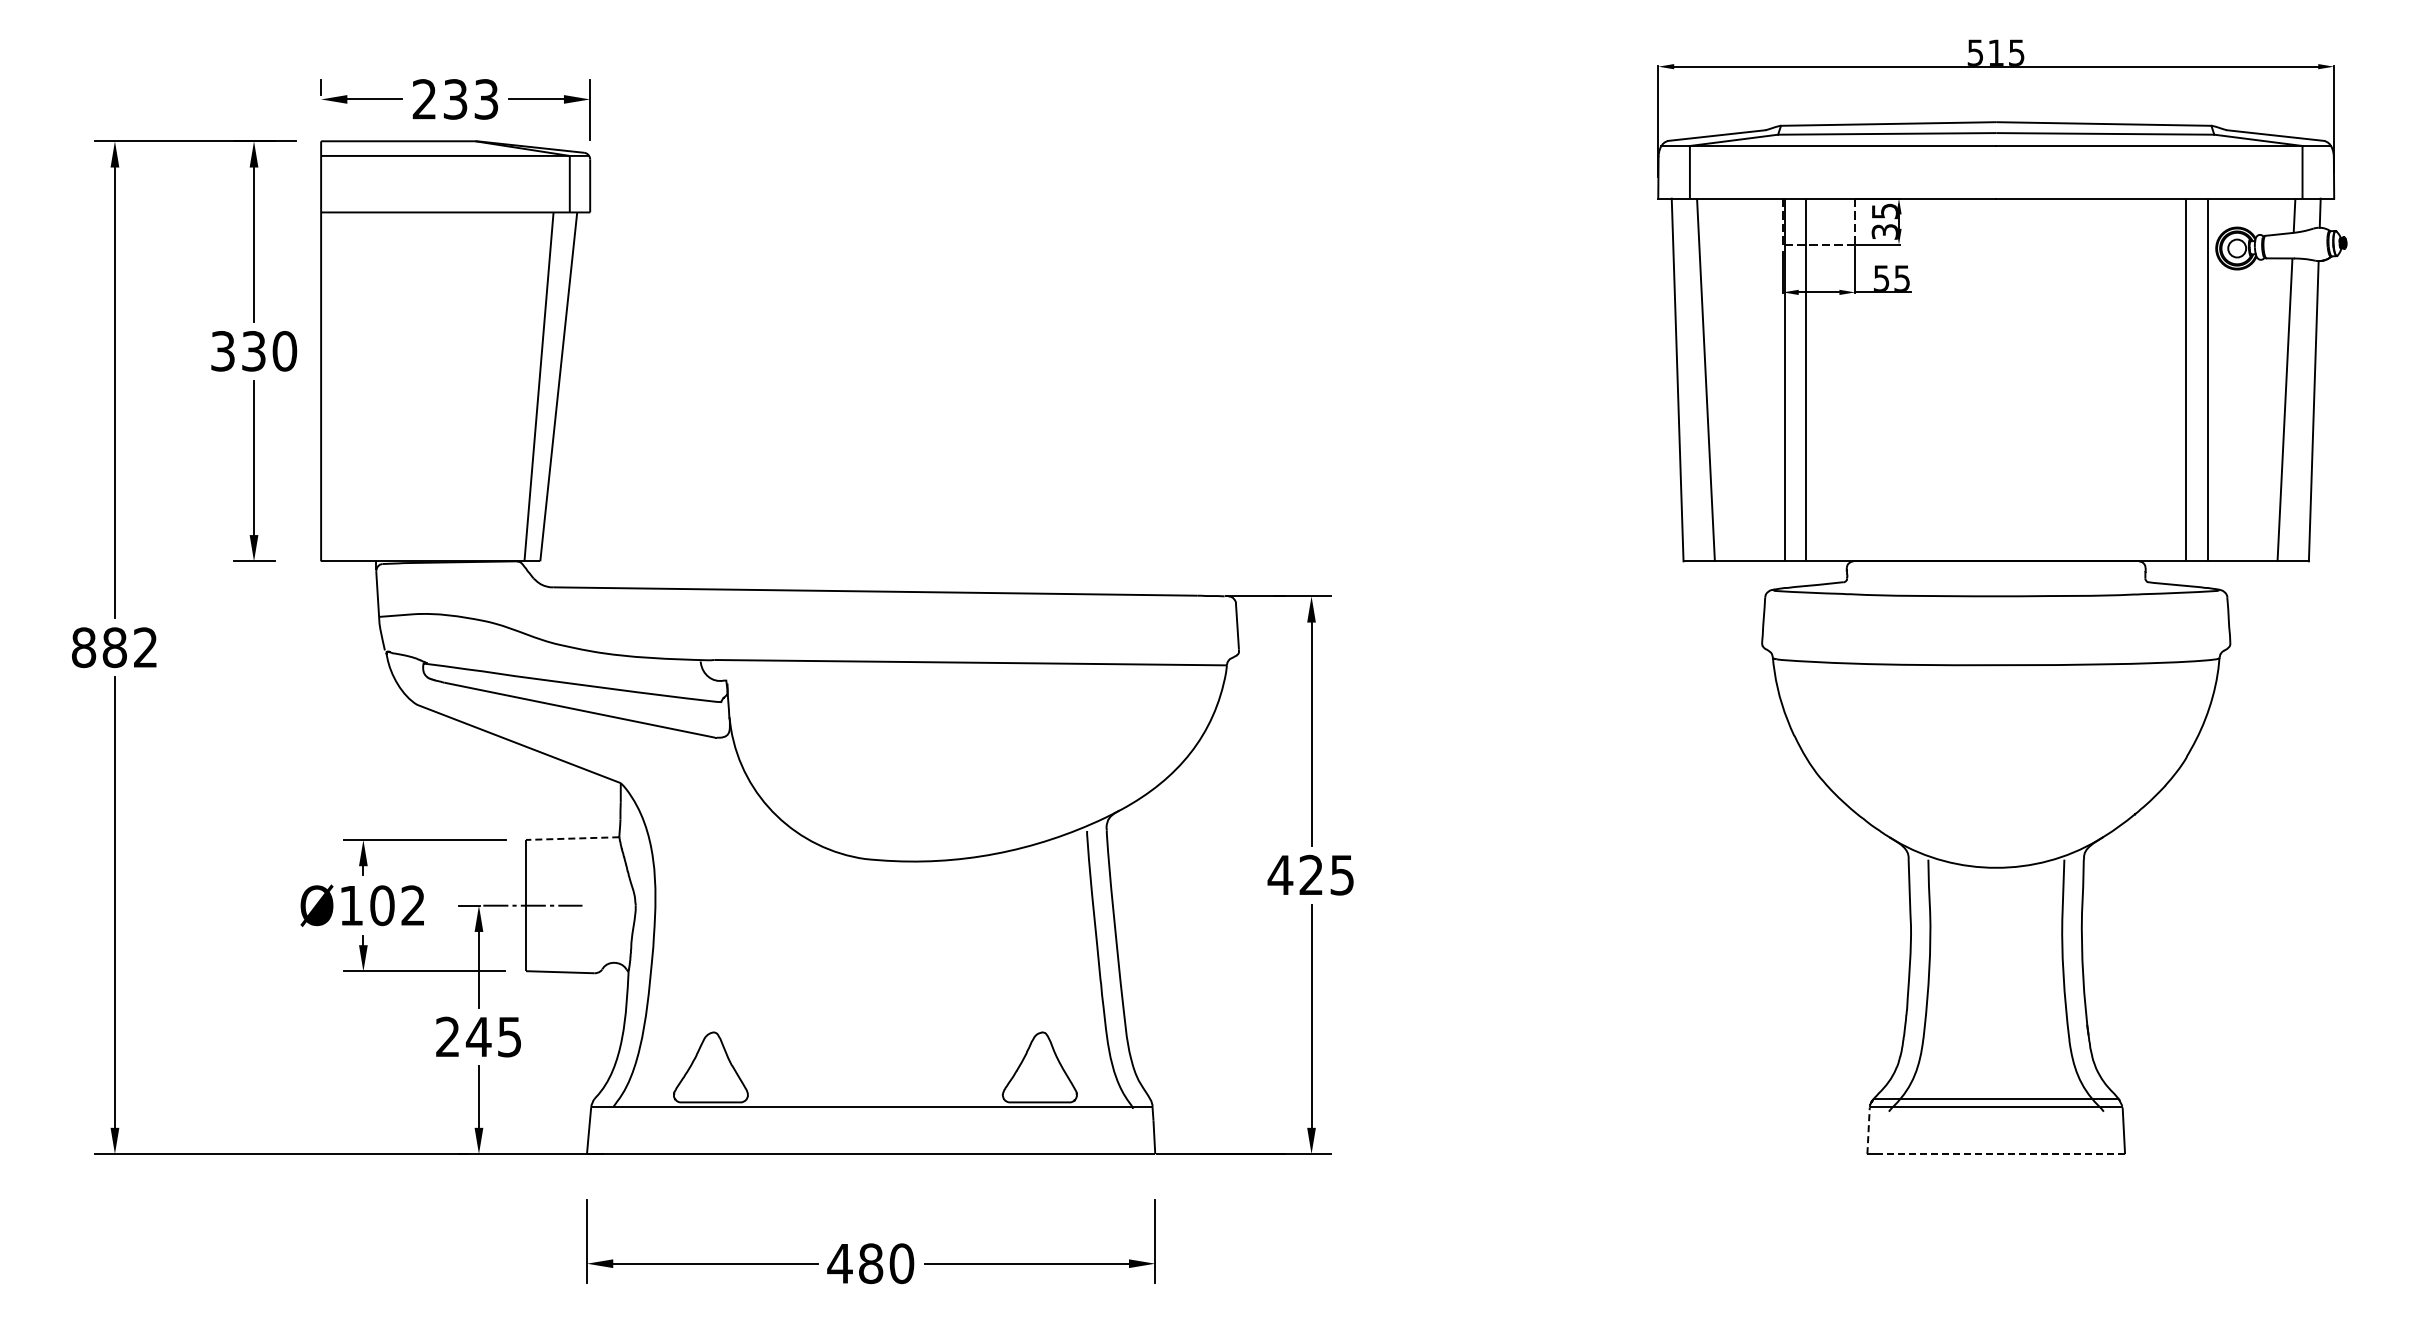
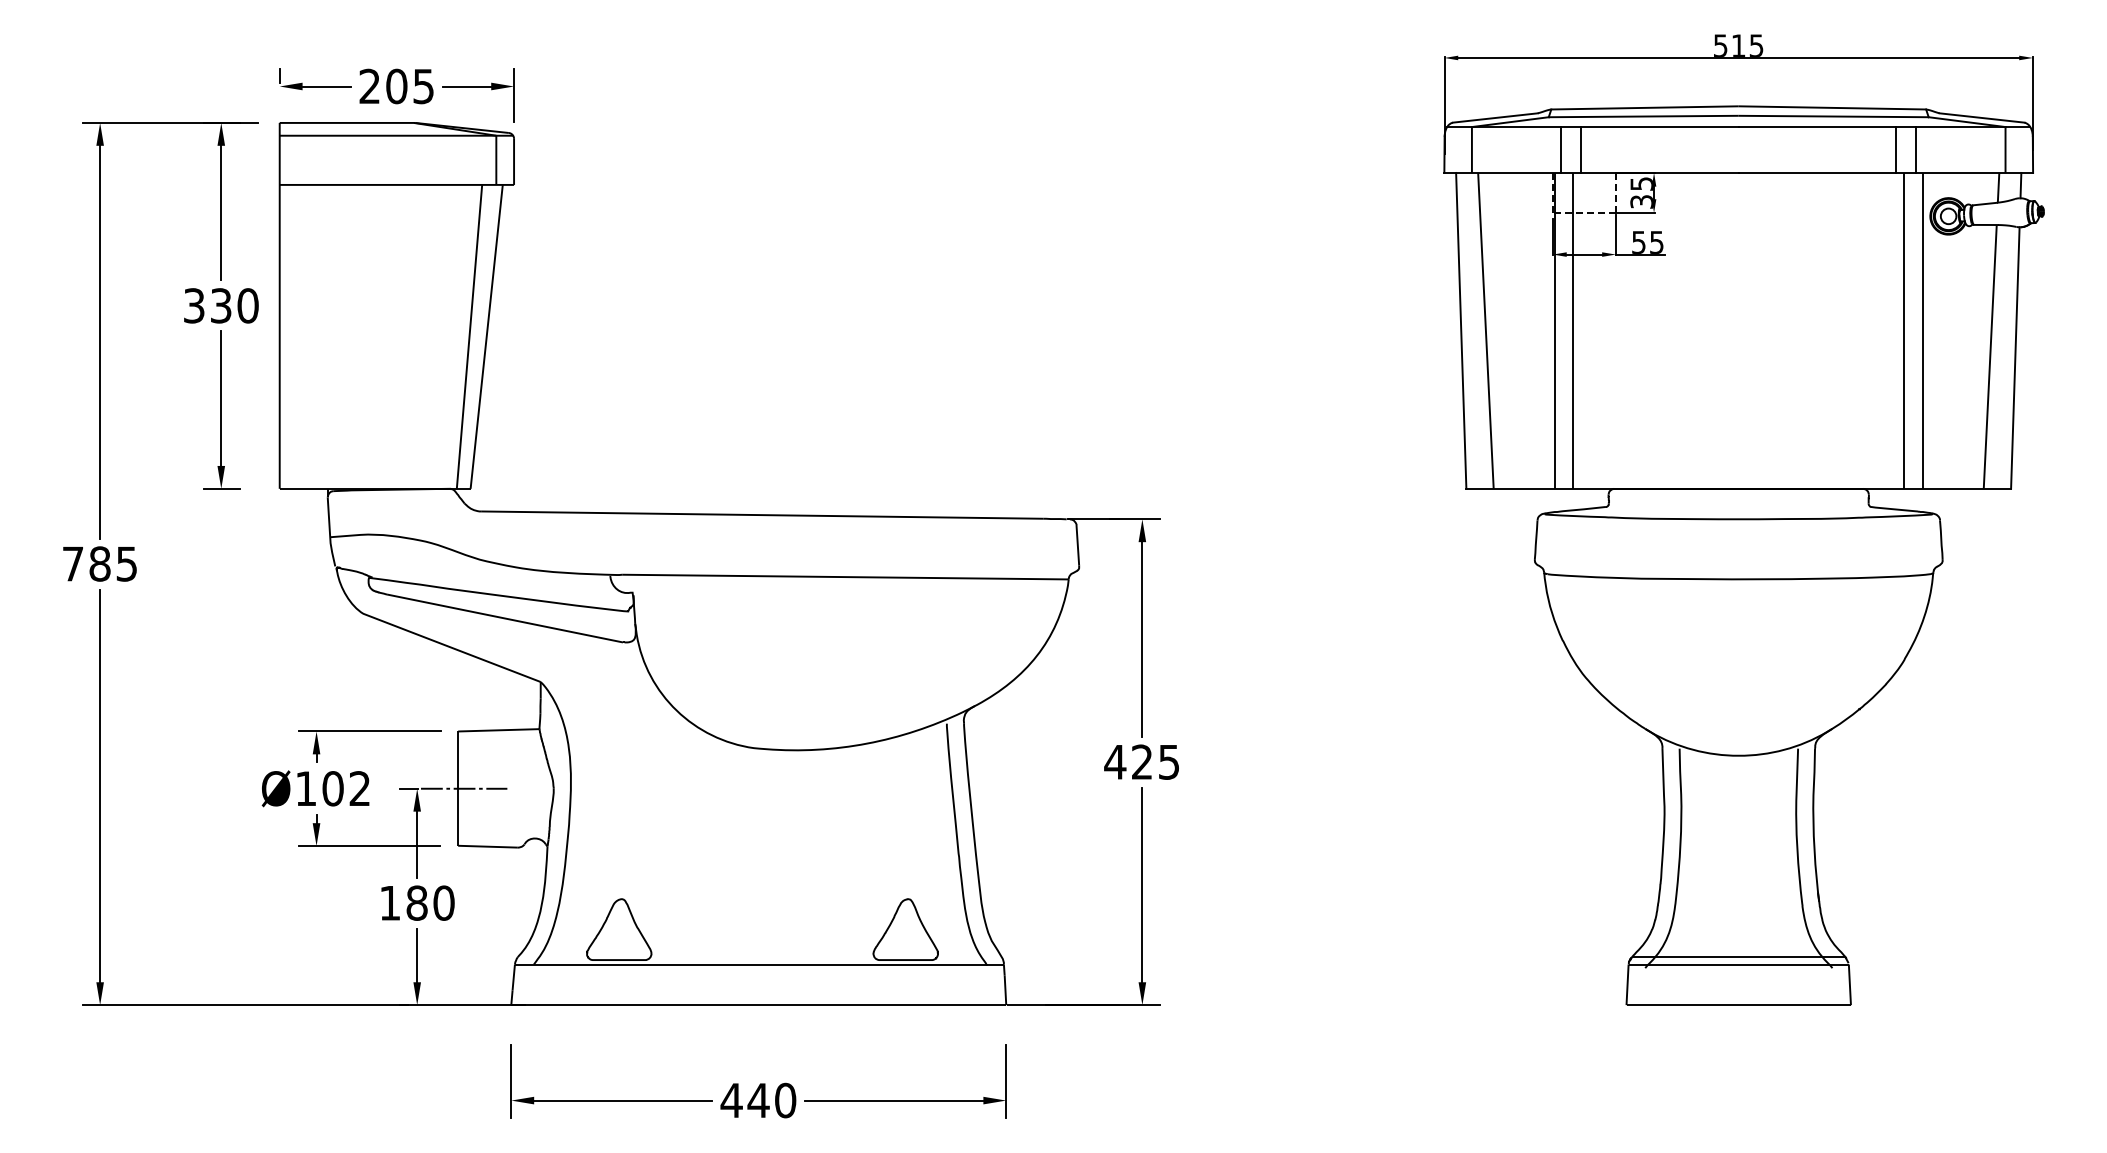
text: (470, 99) -> (409, 86), 233 -> 205
line: (1792, 171) -> (1561, 149), added
line: (1815, 171) -> (1581, 149), added
line: (2176, 171) -> (1895, 149), added
line: (2200, 171) -> (1916, 149), added
text: (114, 647) -> (99, 563), 882 -> 785
line: (572, 838) -> (498, 730), dashed -> solid
text: (479, 1036) -> (417, 902), 245 -> 180
line: (1868, 1130) -> (1627, 984), dashed -> solid
line: (2003, 1154) -> (1745, 1005), dashed -> solid
text: (870, 1263) -> (758, 1100), 480 -> 440

